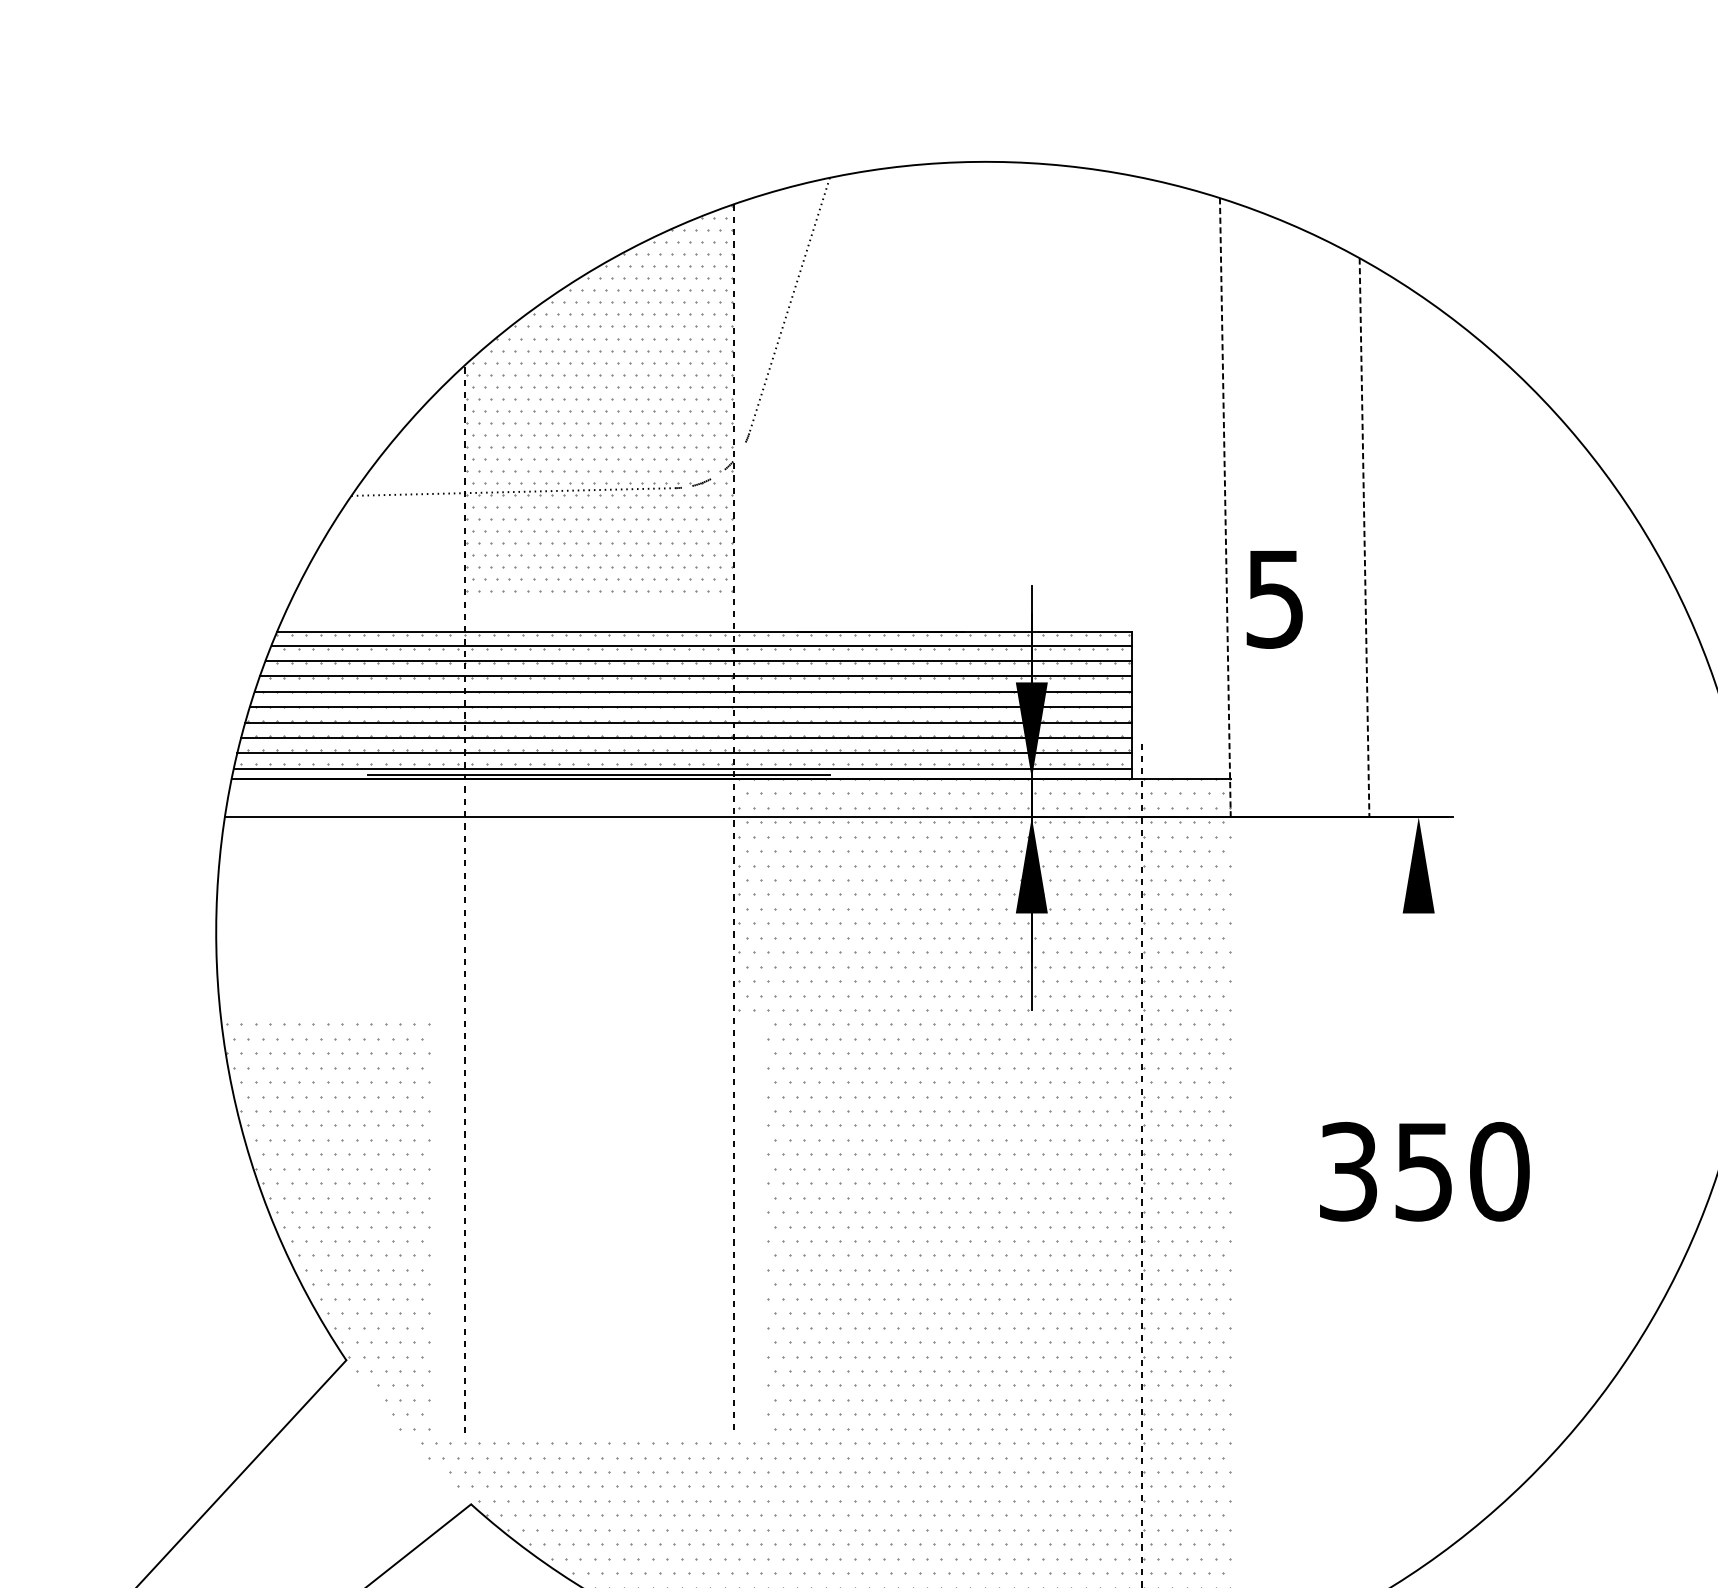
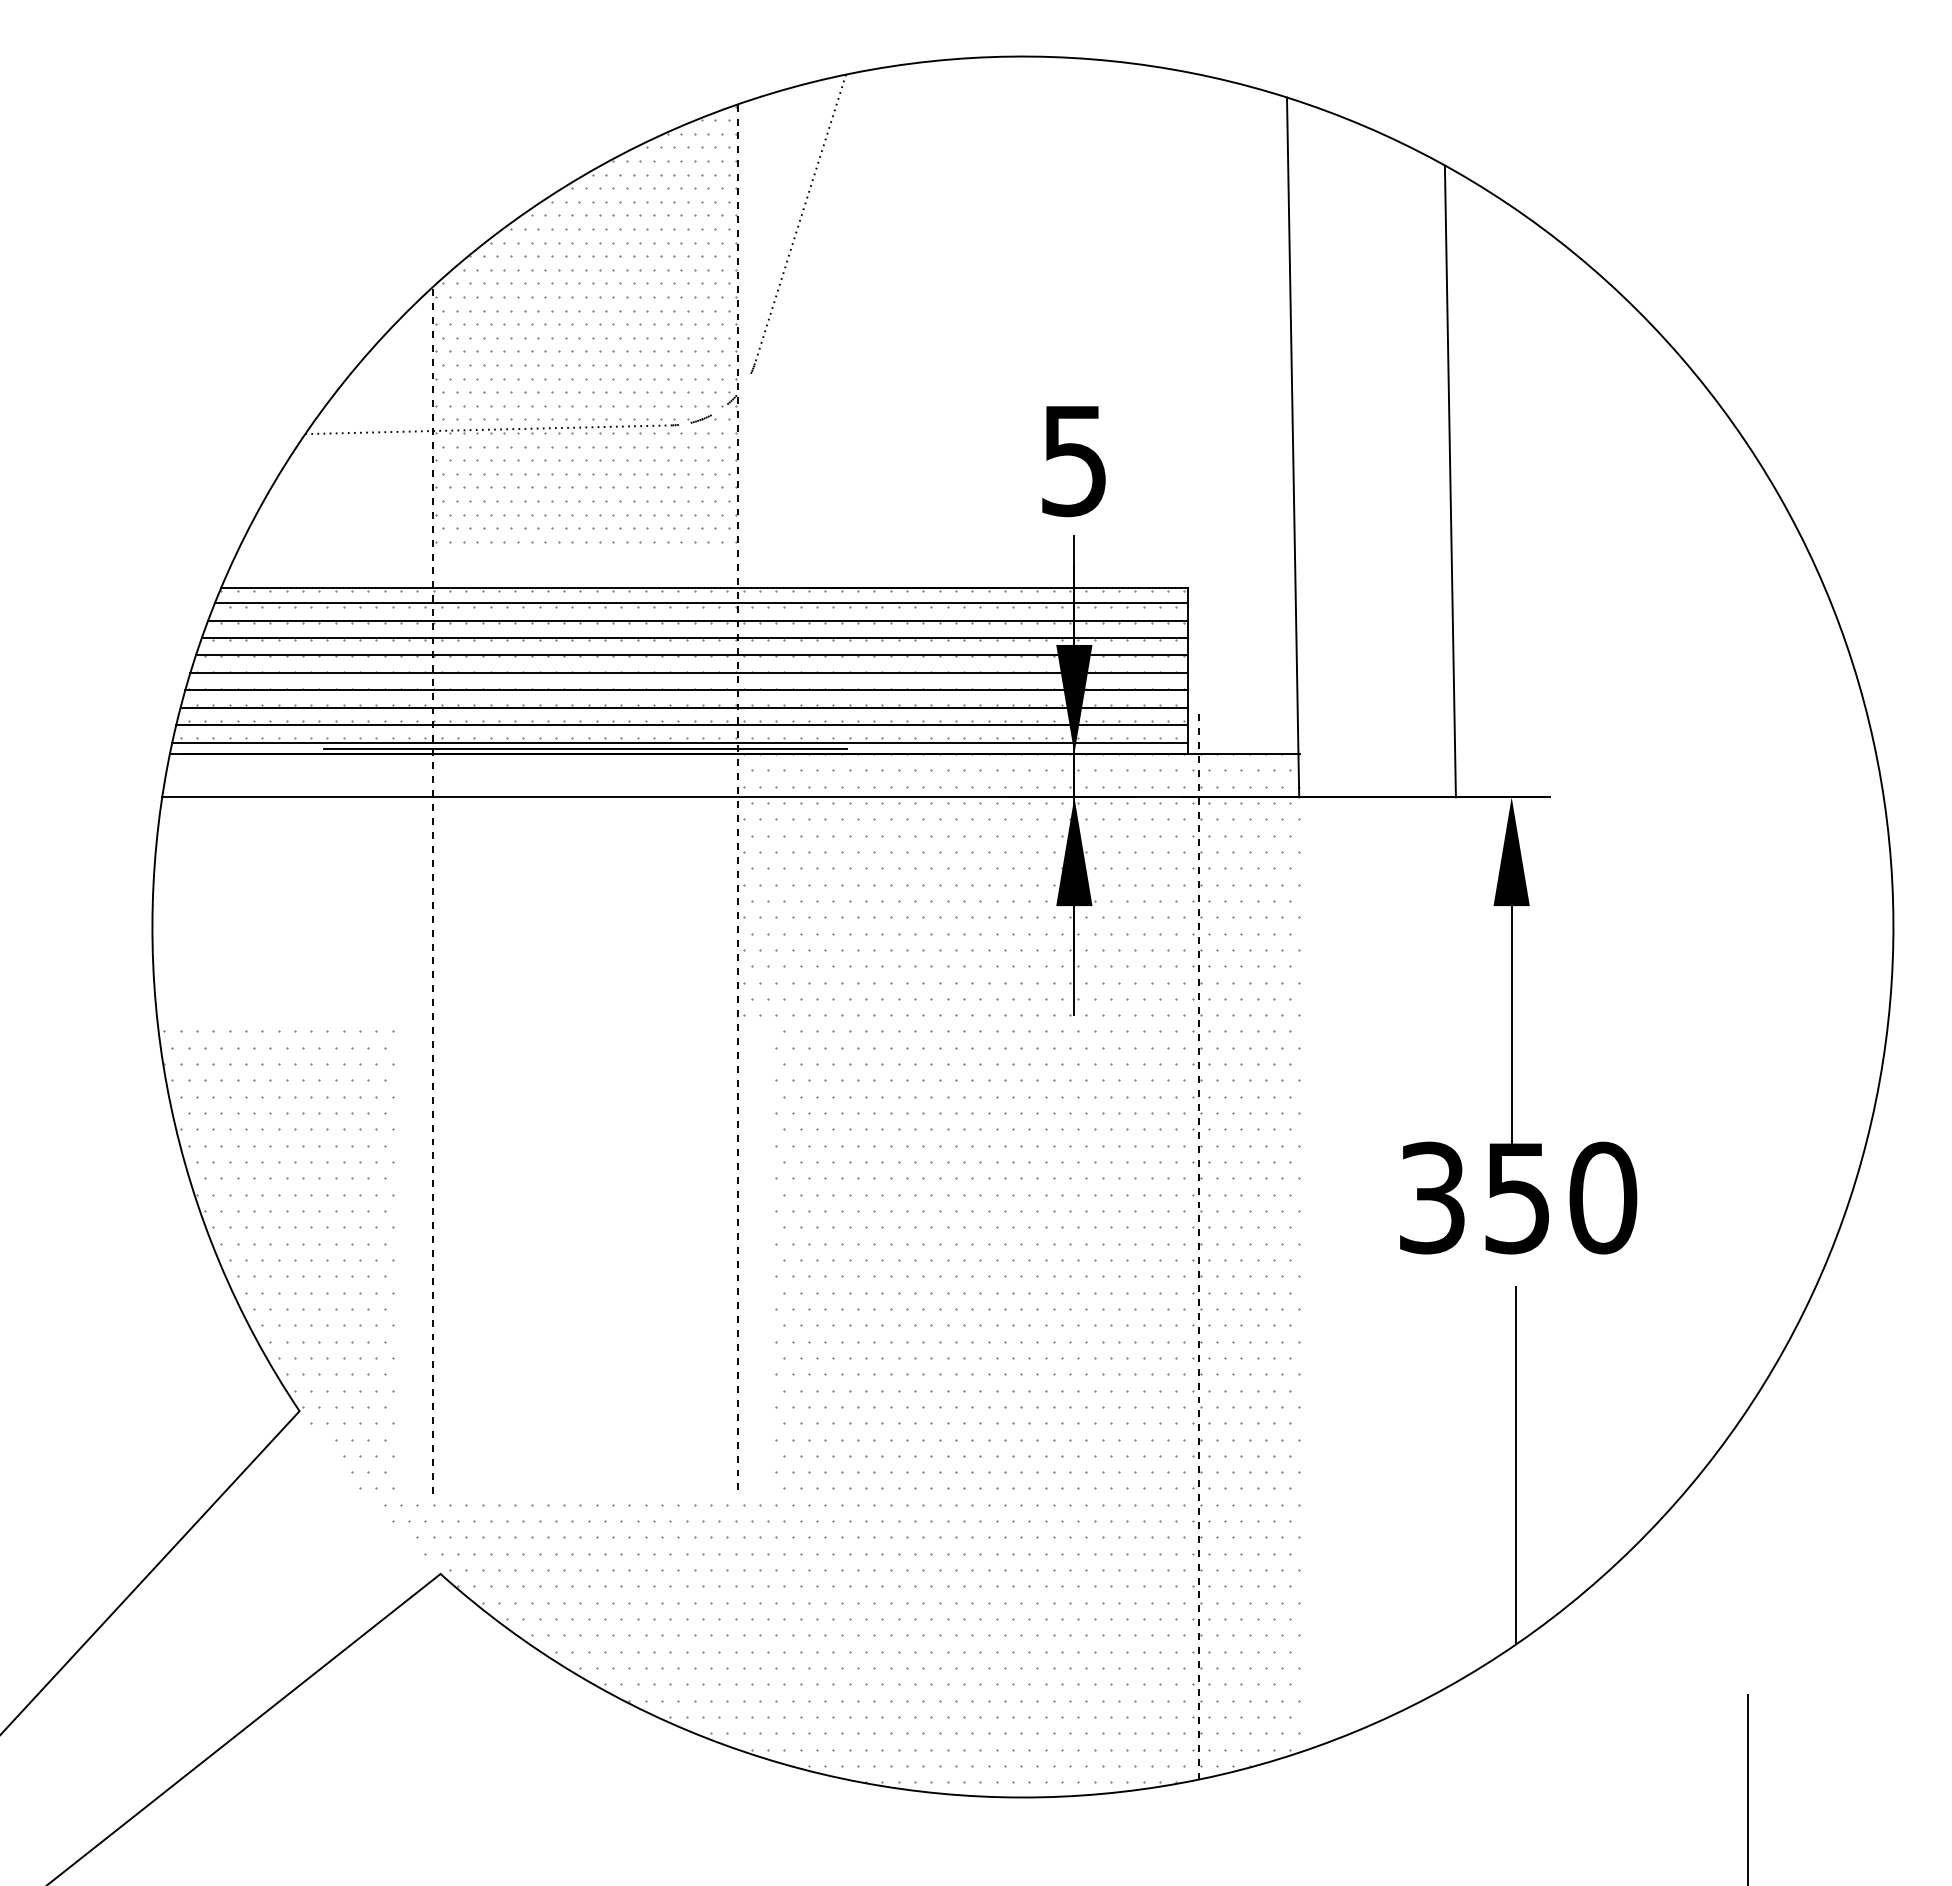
line: (1225, 507) -> (1293, 447), dashed -> solid
line: (1364, 537) -> (1450, 481), dashed -> solid
text: (1274, 599) -> (1073, 461), moved
line: (1418, 1023) -> (1511, 1030), added
line: (1422, 1408) -> (1516, 1465), added

